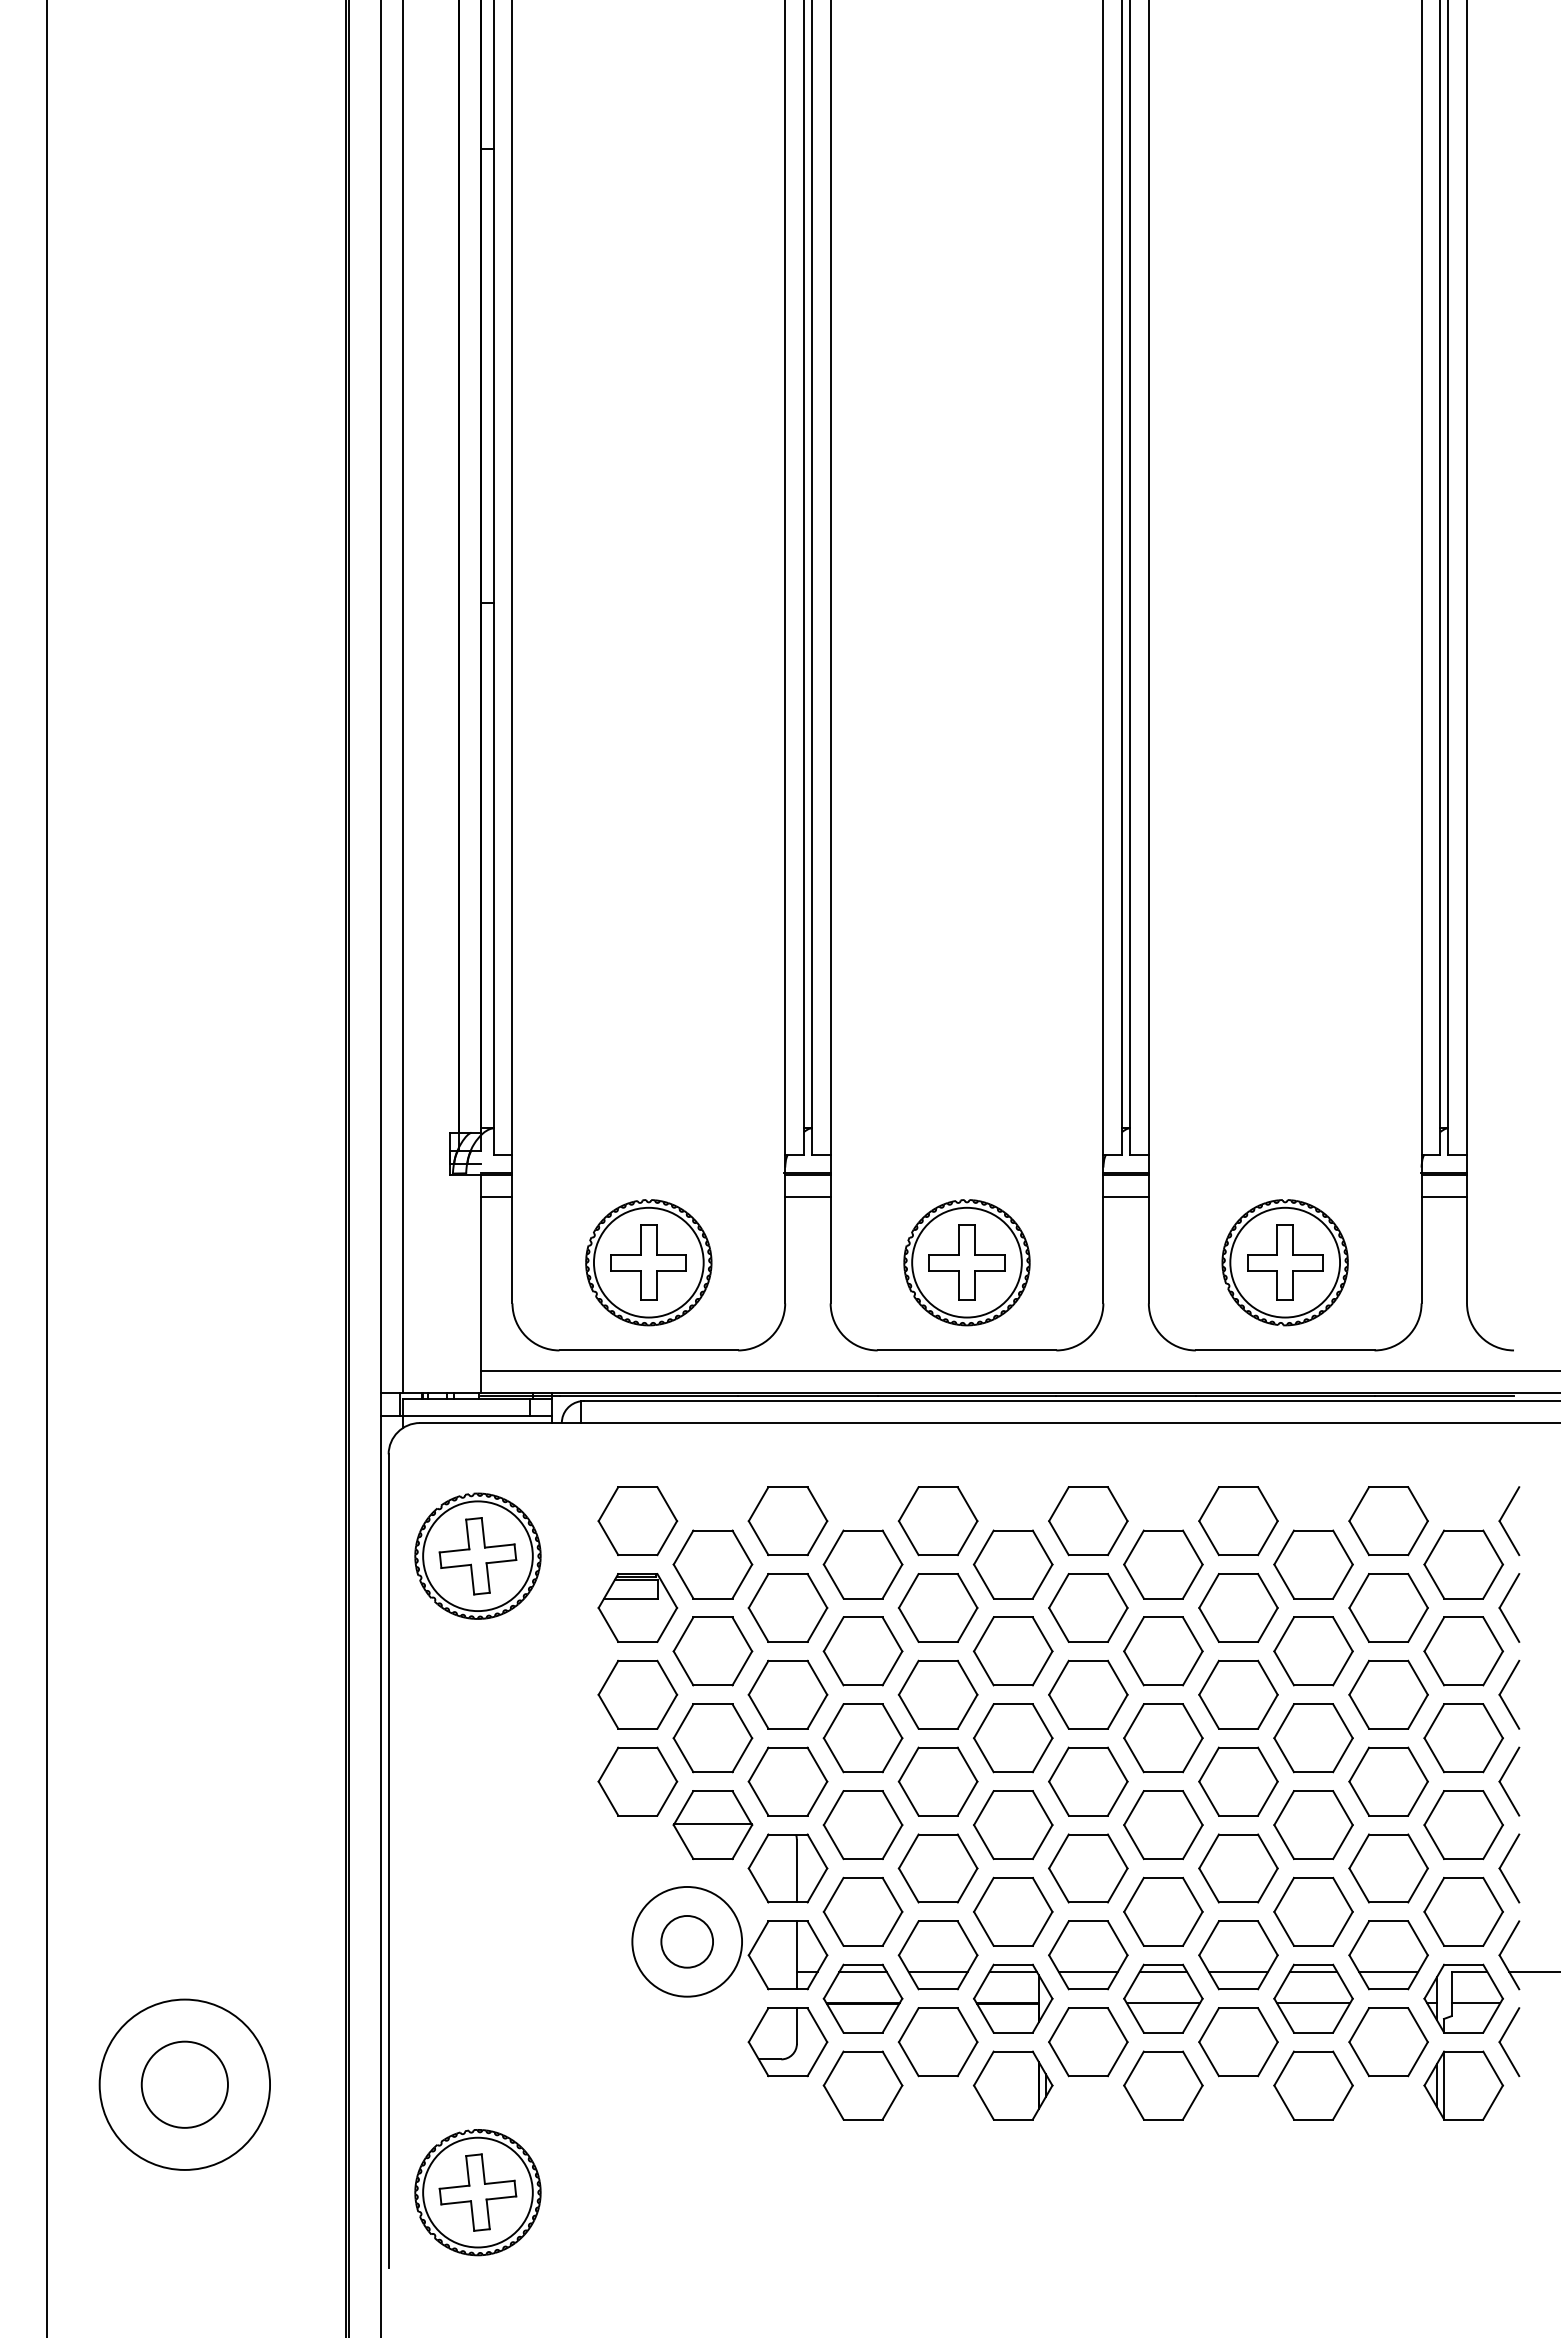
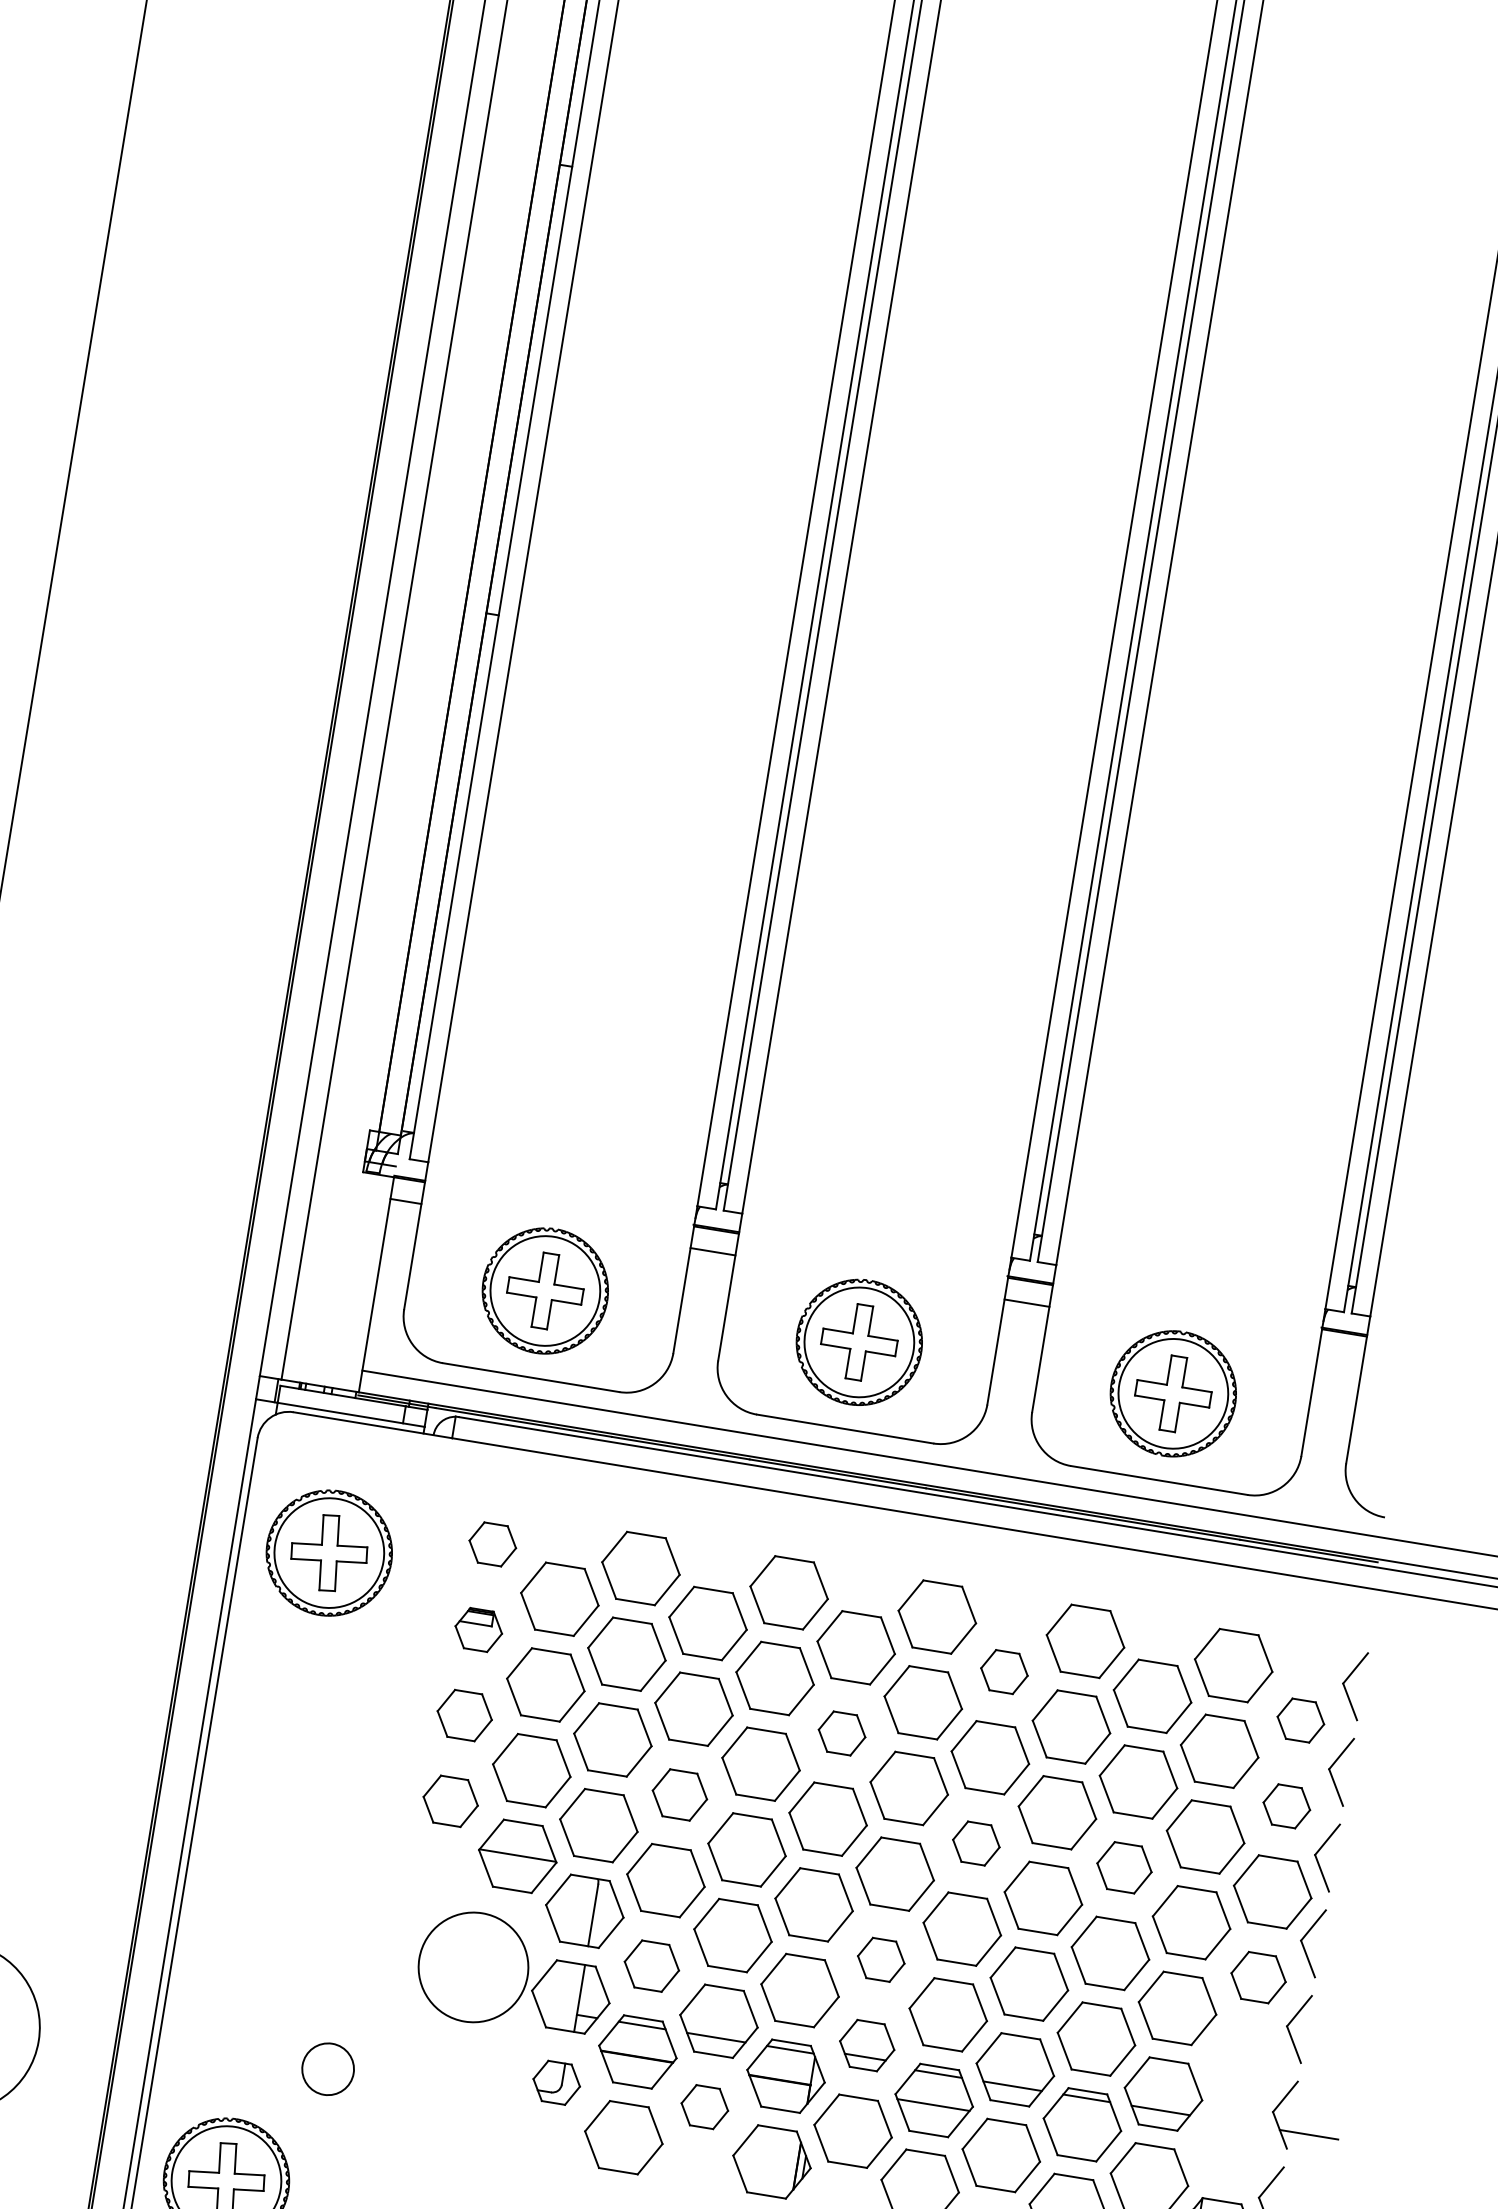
line: (1444, 1196) -> (1341, 1354), removed
part: (637, 1521) -> (492, 1544), size x0.6
part: (1163, 1564) -> (1004, 1672), size x0.6
part: (1463, 1564) -> (1300, 1720), size x0.6
part: (637, 1607) -> (478, 1629), size x0.6
part: (1012, 1651) -> (841, 1733), size x0.6
part: (1463, 1651) -> (1286, 1806), size x0.6
part: (637, 1694) -> (464, 1715), size x0.7
part: (862, 1738) -> (679, 1795), size x0.7
part: (1163, 1738) -> (976, 1843), size x0.6
part: (1313, 1738) -> (1124, 1867), size x0.7
part: (637, 1781) -> (450, 1801), size x0.7
part: (1463, 1824) -> (1258, 1977), size x0.7
part: (1088, 1868) -> (881, 1959), size x0.6
part: (862, 1911) -> (651, 1965), size x0.7
part: (1463, 1911) -> (1244, 2062), removed
circle: (686, 1941) -> (327, 2068), moved
part: (1088, 1955) -> (867, 2045), size x0.7
part: (1463, 1998) -> (1230, 2148), removed
line: (1313, 2003) -> (1081, 2129), removed
part: (787, 2042) -> (556, 2082), size x0.6
part: (937, 2042) -> (704, 2107), size x0.6

